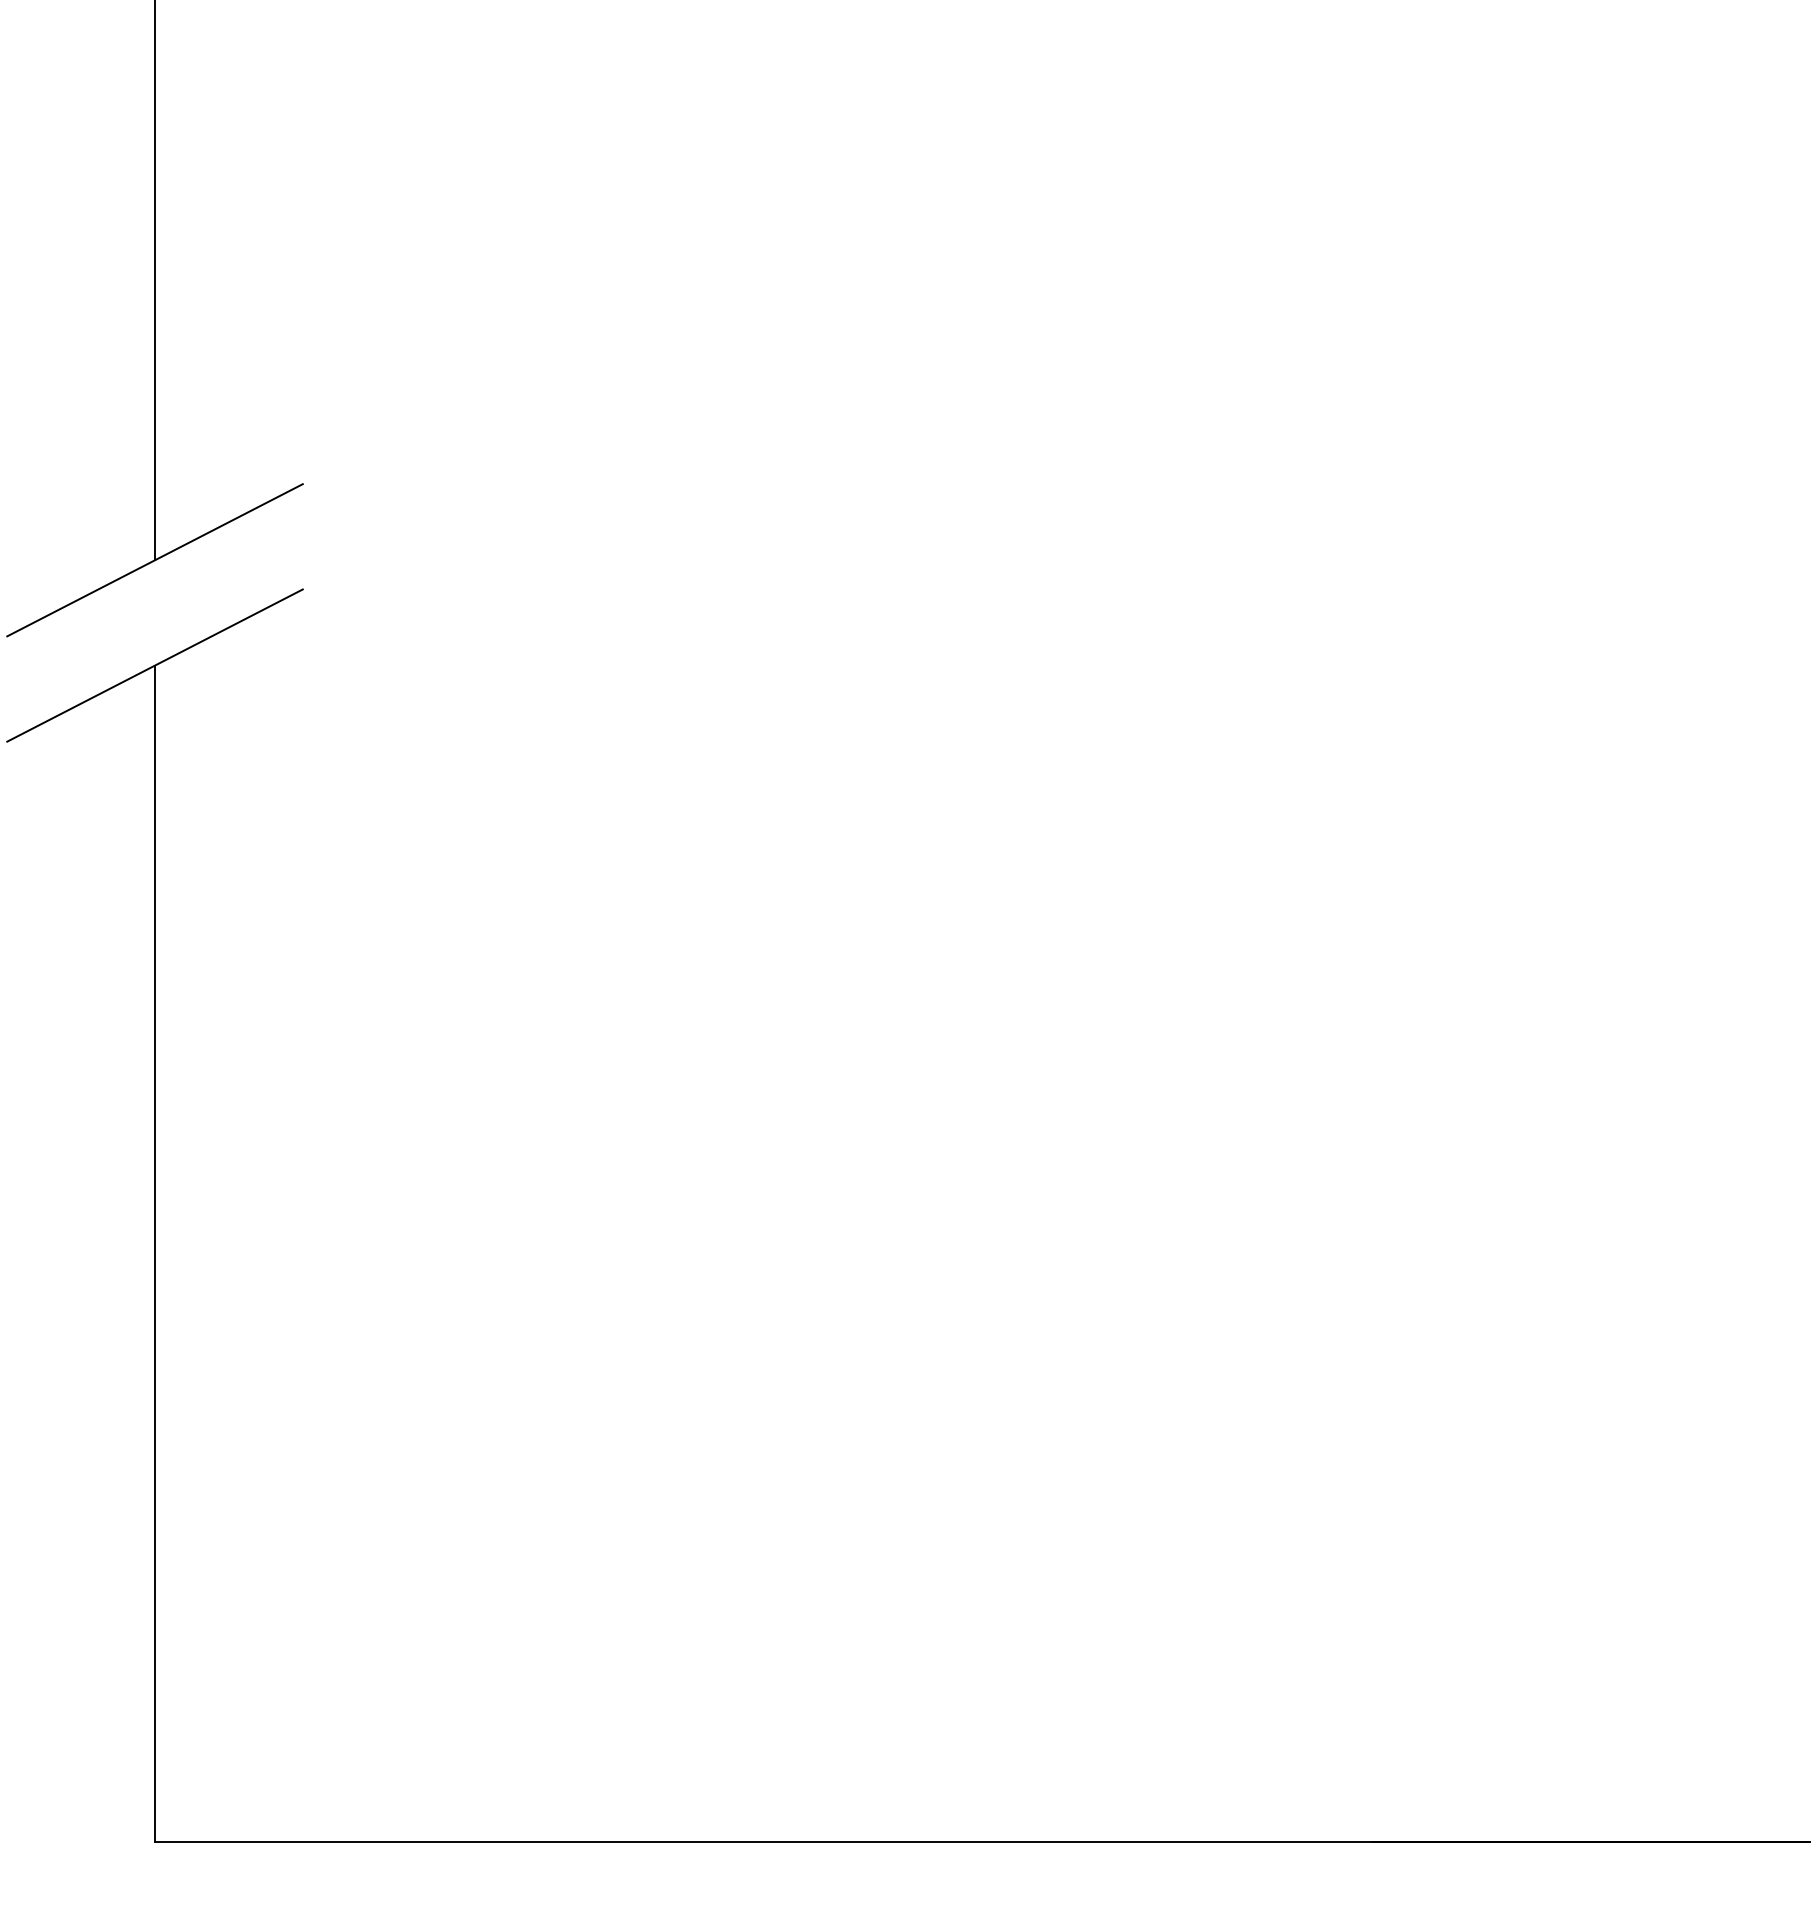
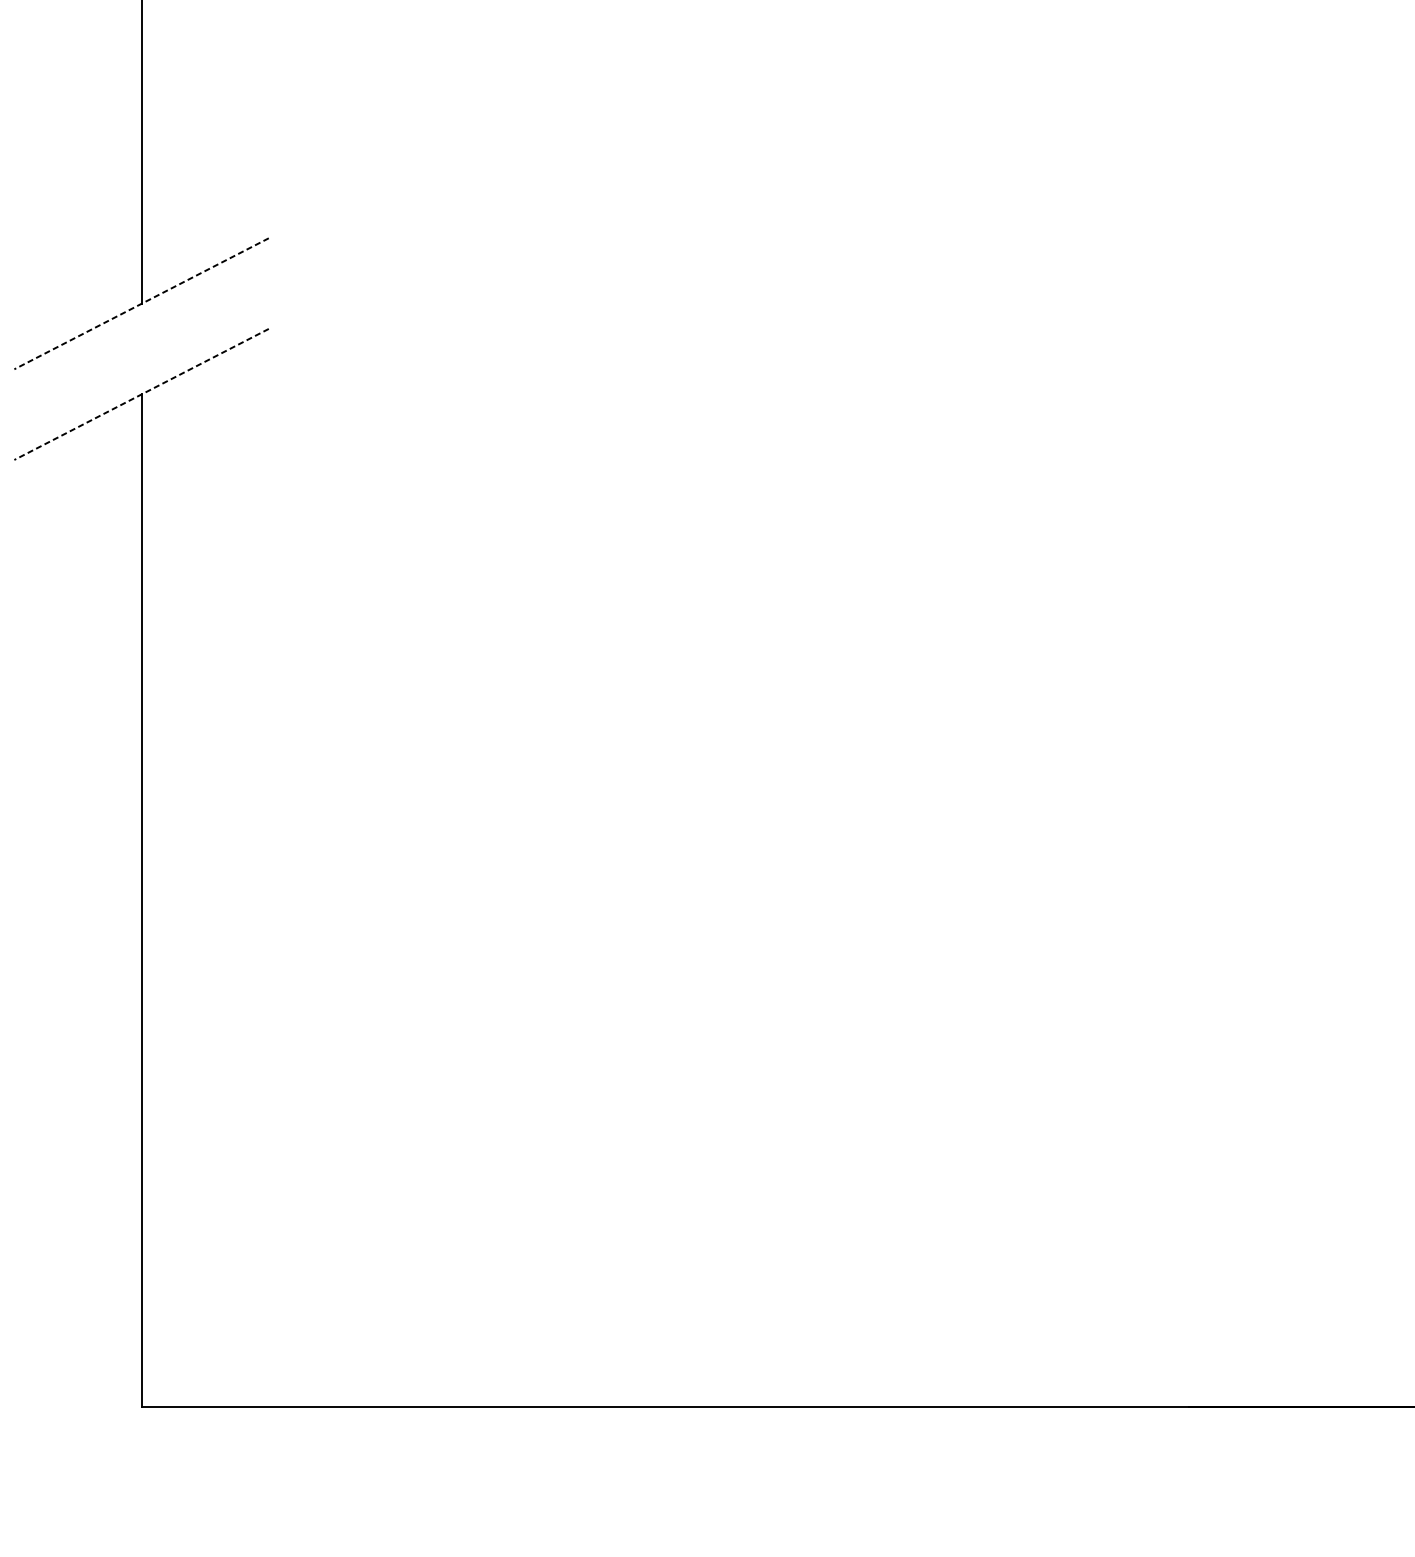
line: (154, 560) -> (141, 304), solid -> dashed
line: (154, 665) -> (141, 394), solid -> dashed

